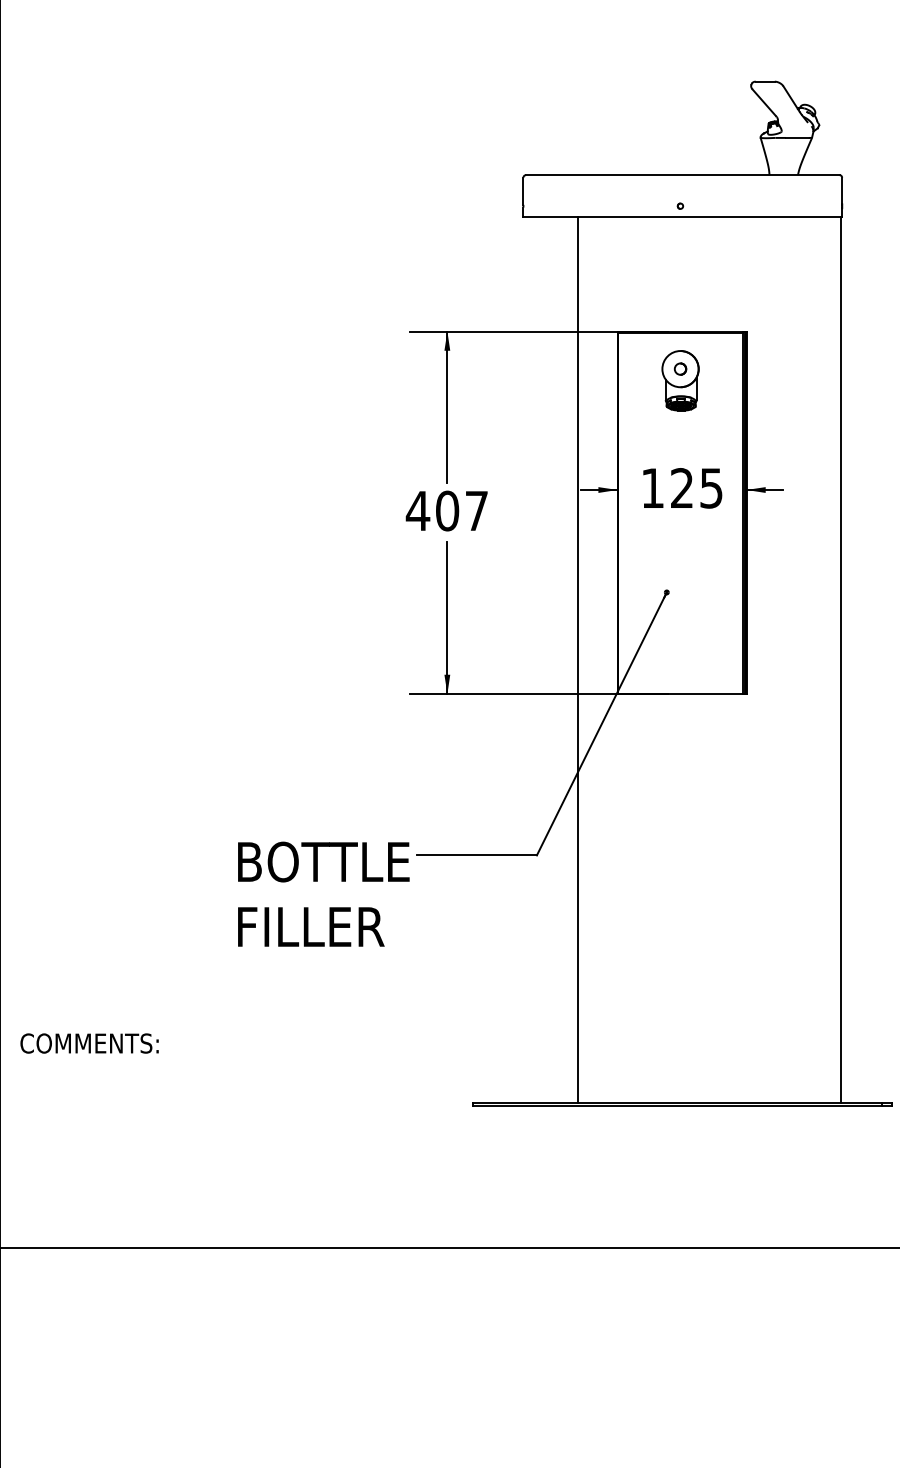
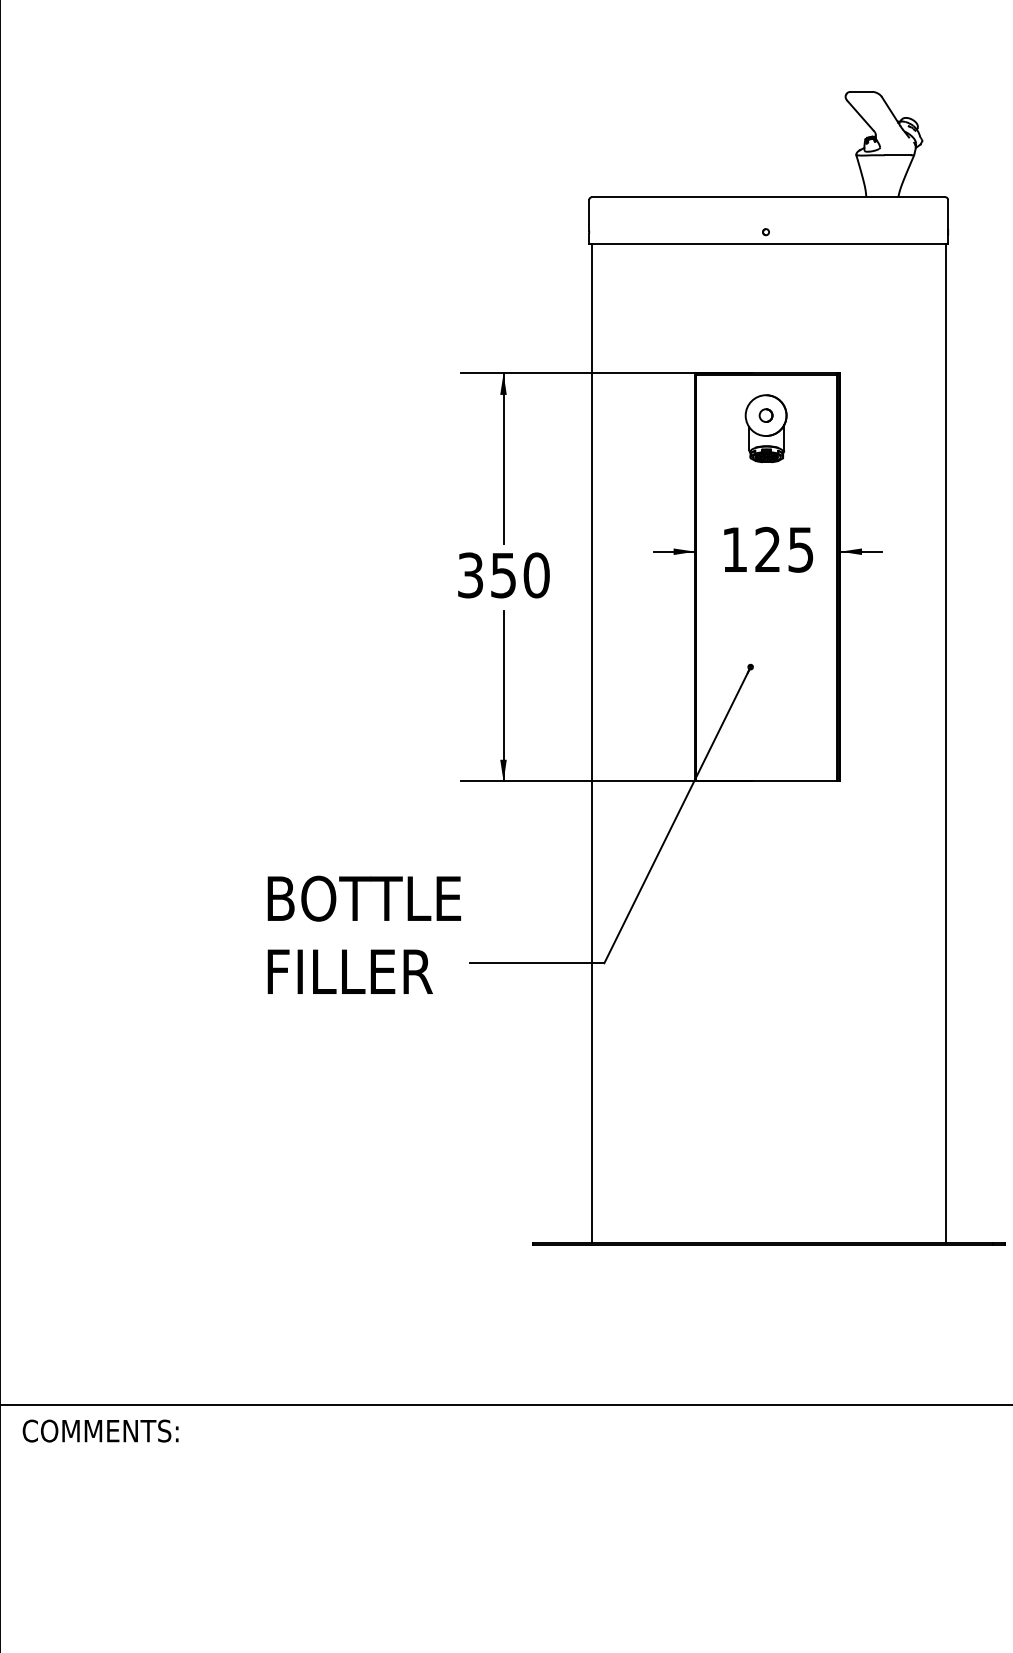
text: (446, 511) -> (502, 575), 407 -> 350
line: (577, 659) -> (591, 742), moved
text: (323, 893) -> (363, 934), moved
text: (89, 1043) -> (100, 1430), moved

